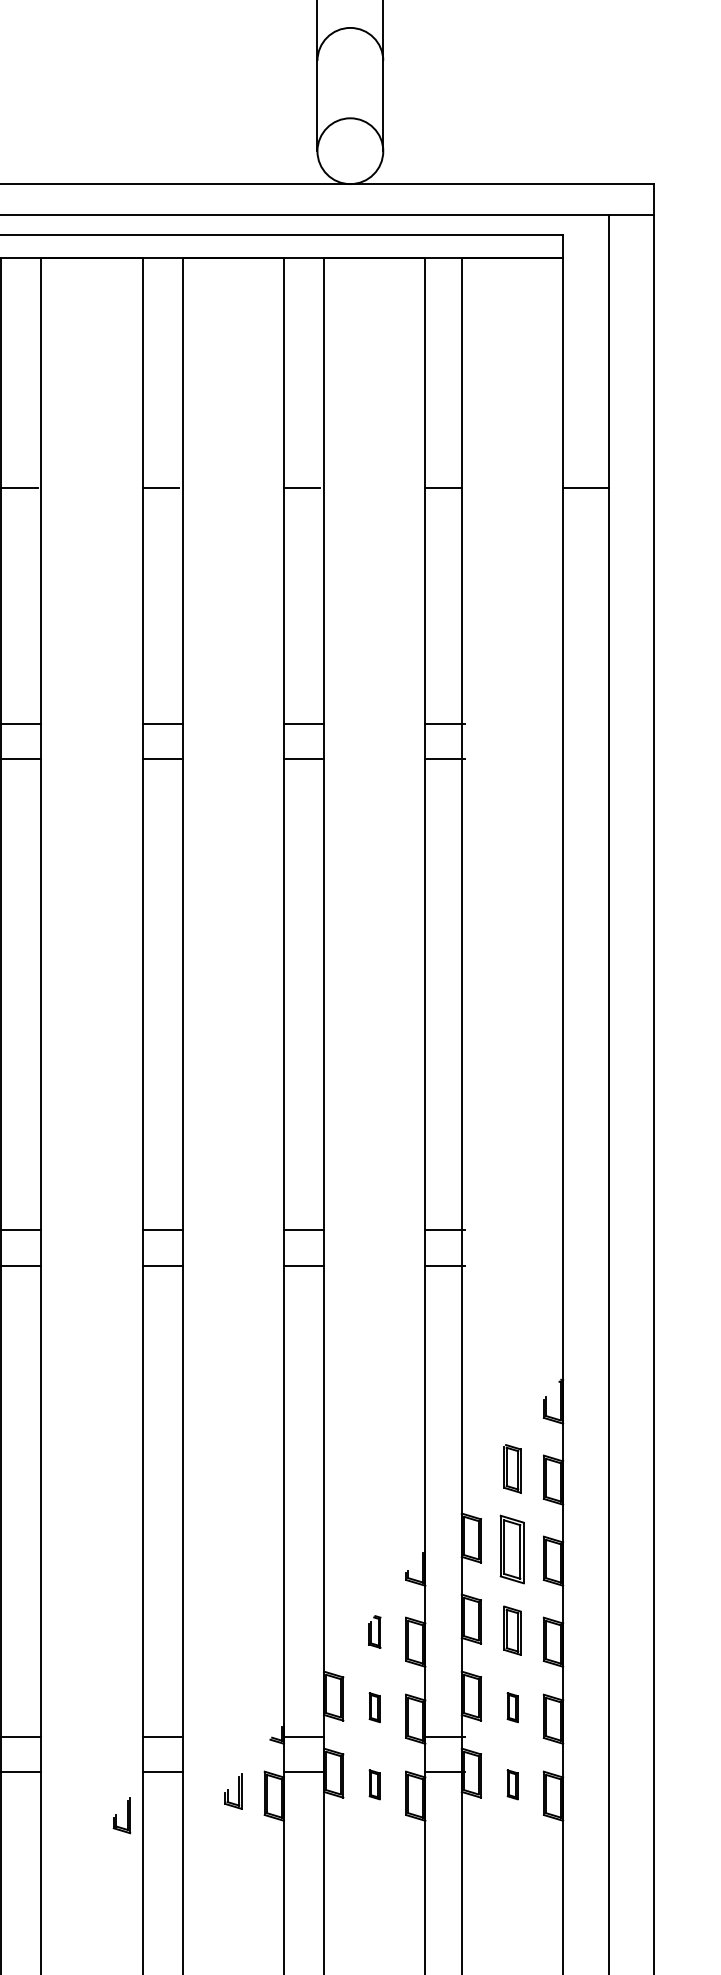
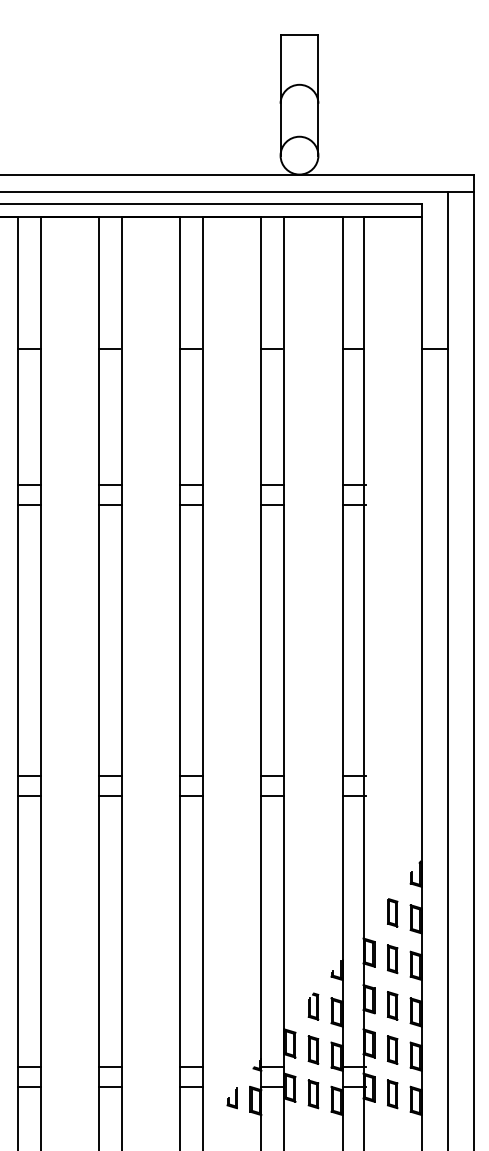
part: (512, 1550) -> (392, 959), size x0.71
part: (374, 1631) -> (313, 1006), size x1.43
part: (374, 1706) -> (313, 1049), size x1.67
part: (512, 1706) -> (392, 1049), size x1.67
part: (374, 1784) -> (313, 1094), size x1.67
part: (512, 1784) -> (392, 1094), size x1.67
part: (120, 1816) -> (167, 1112), removed

